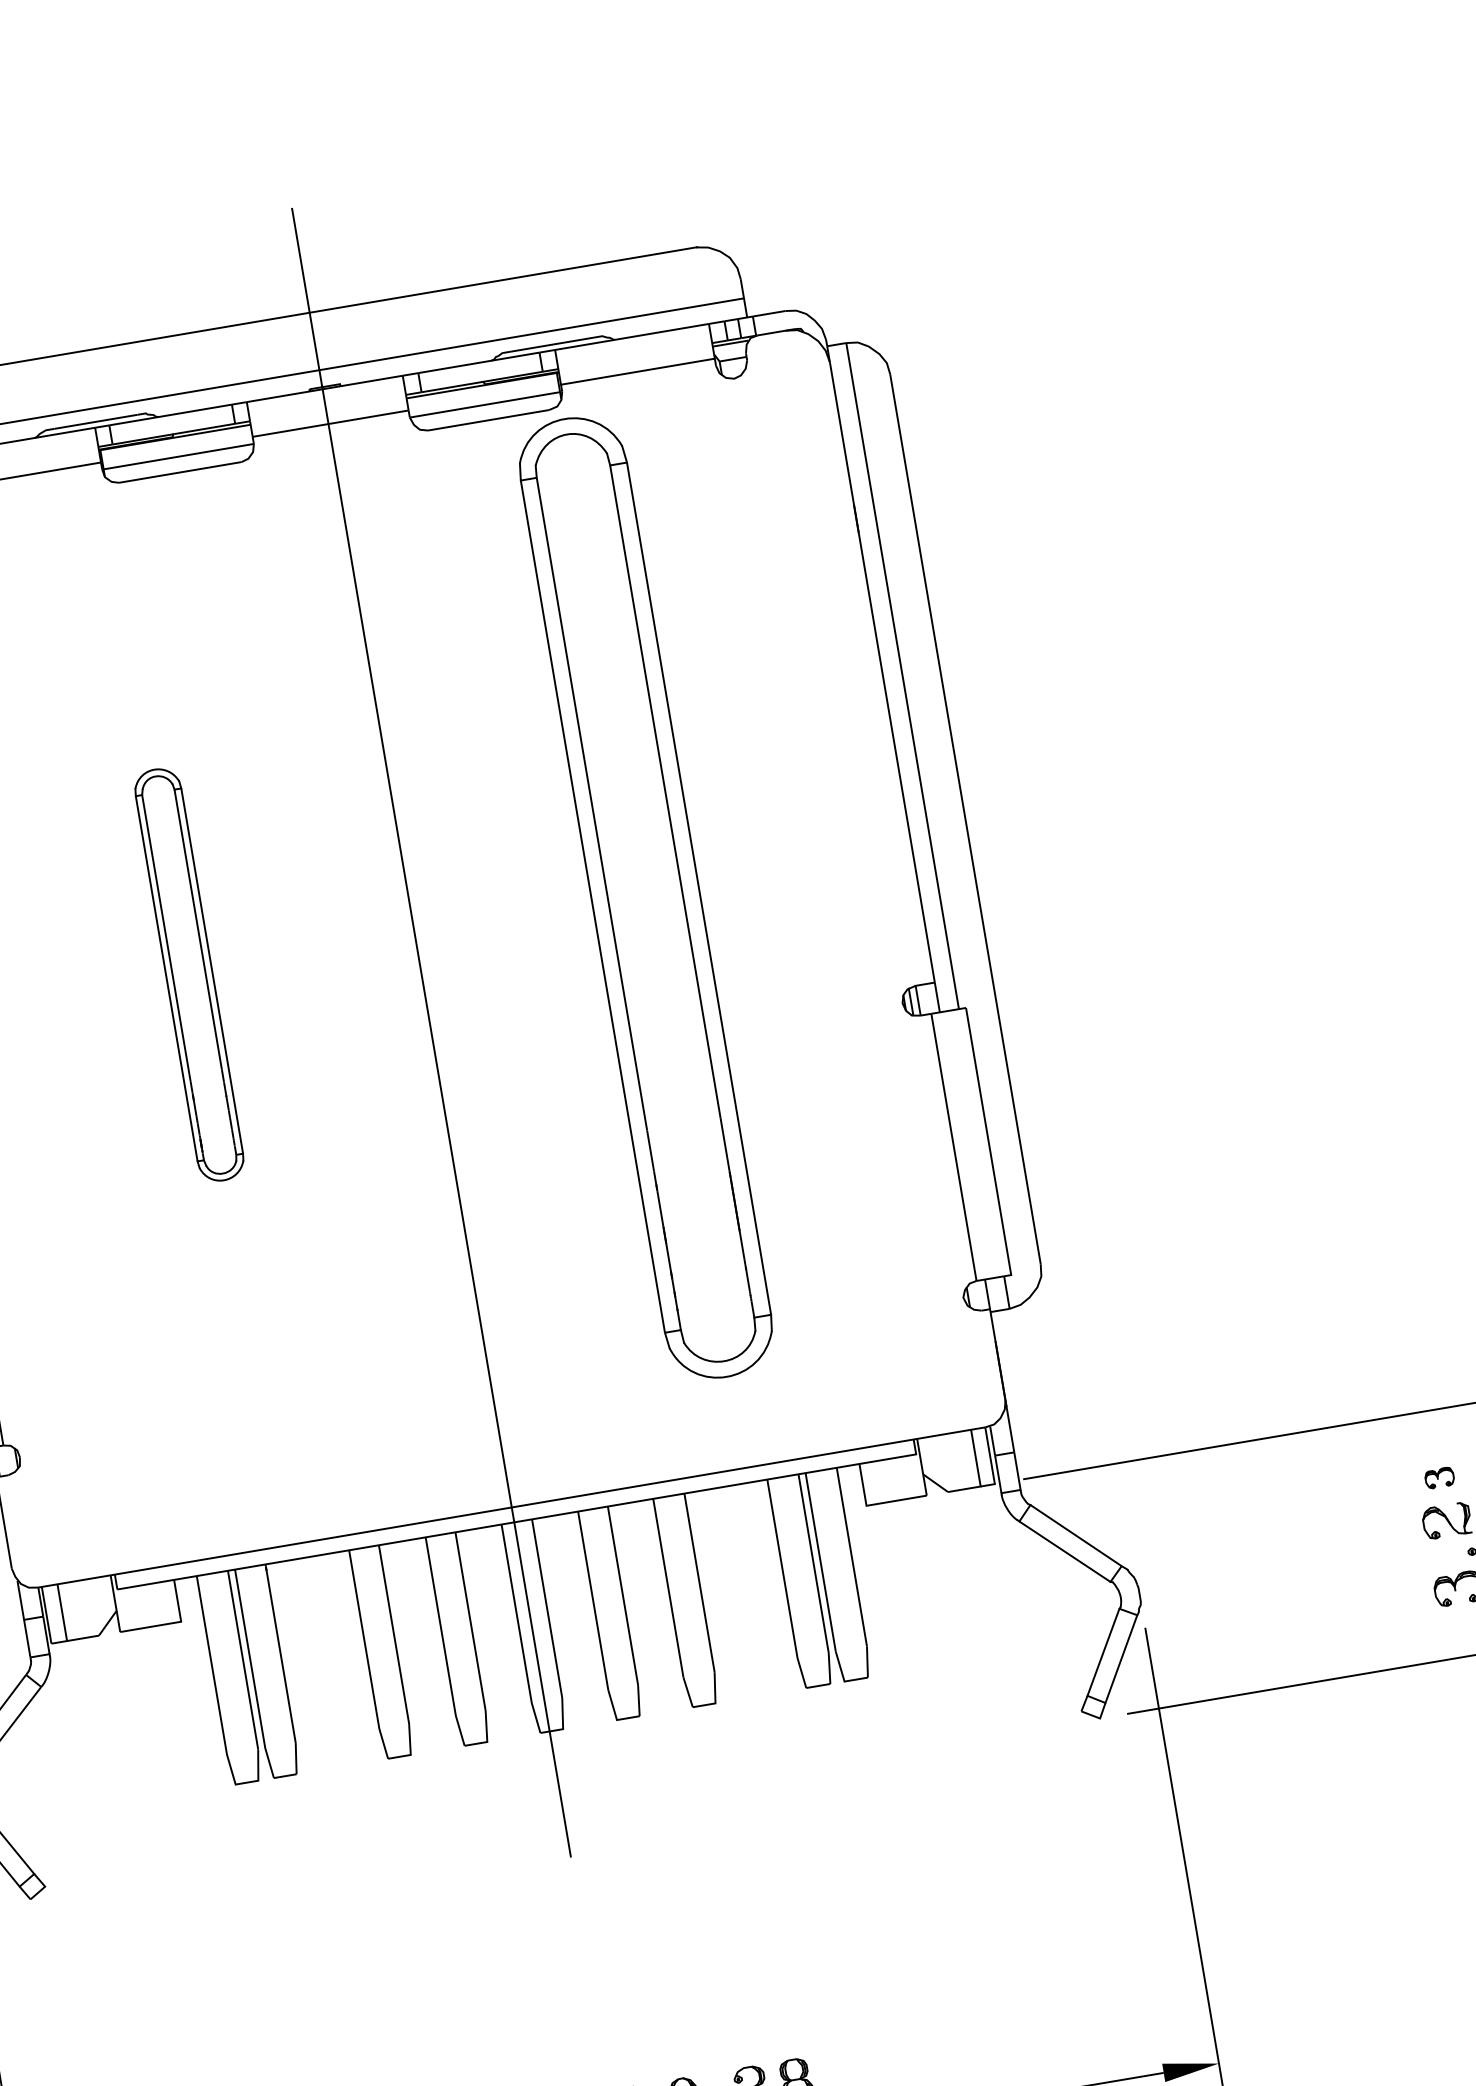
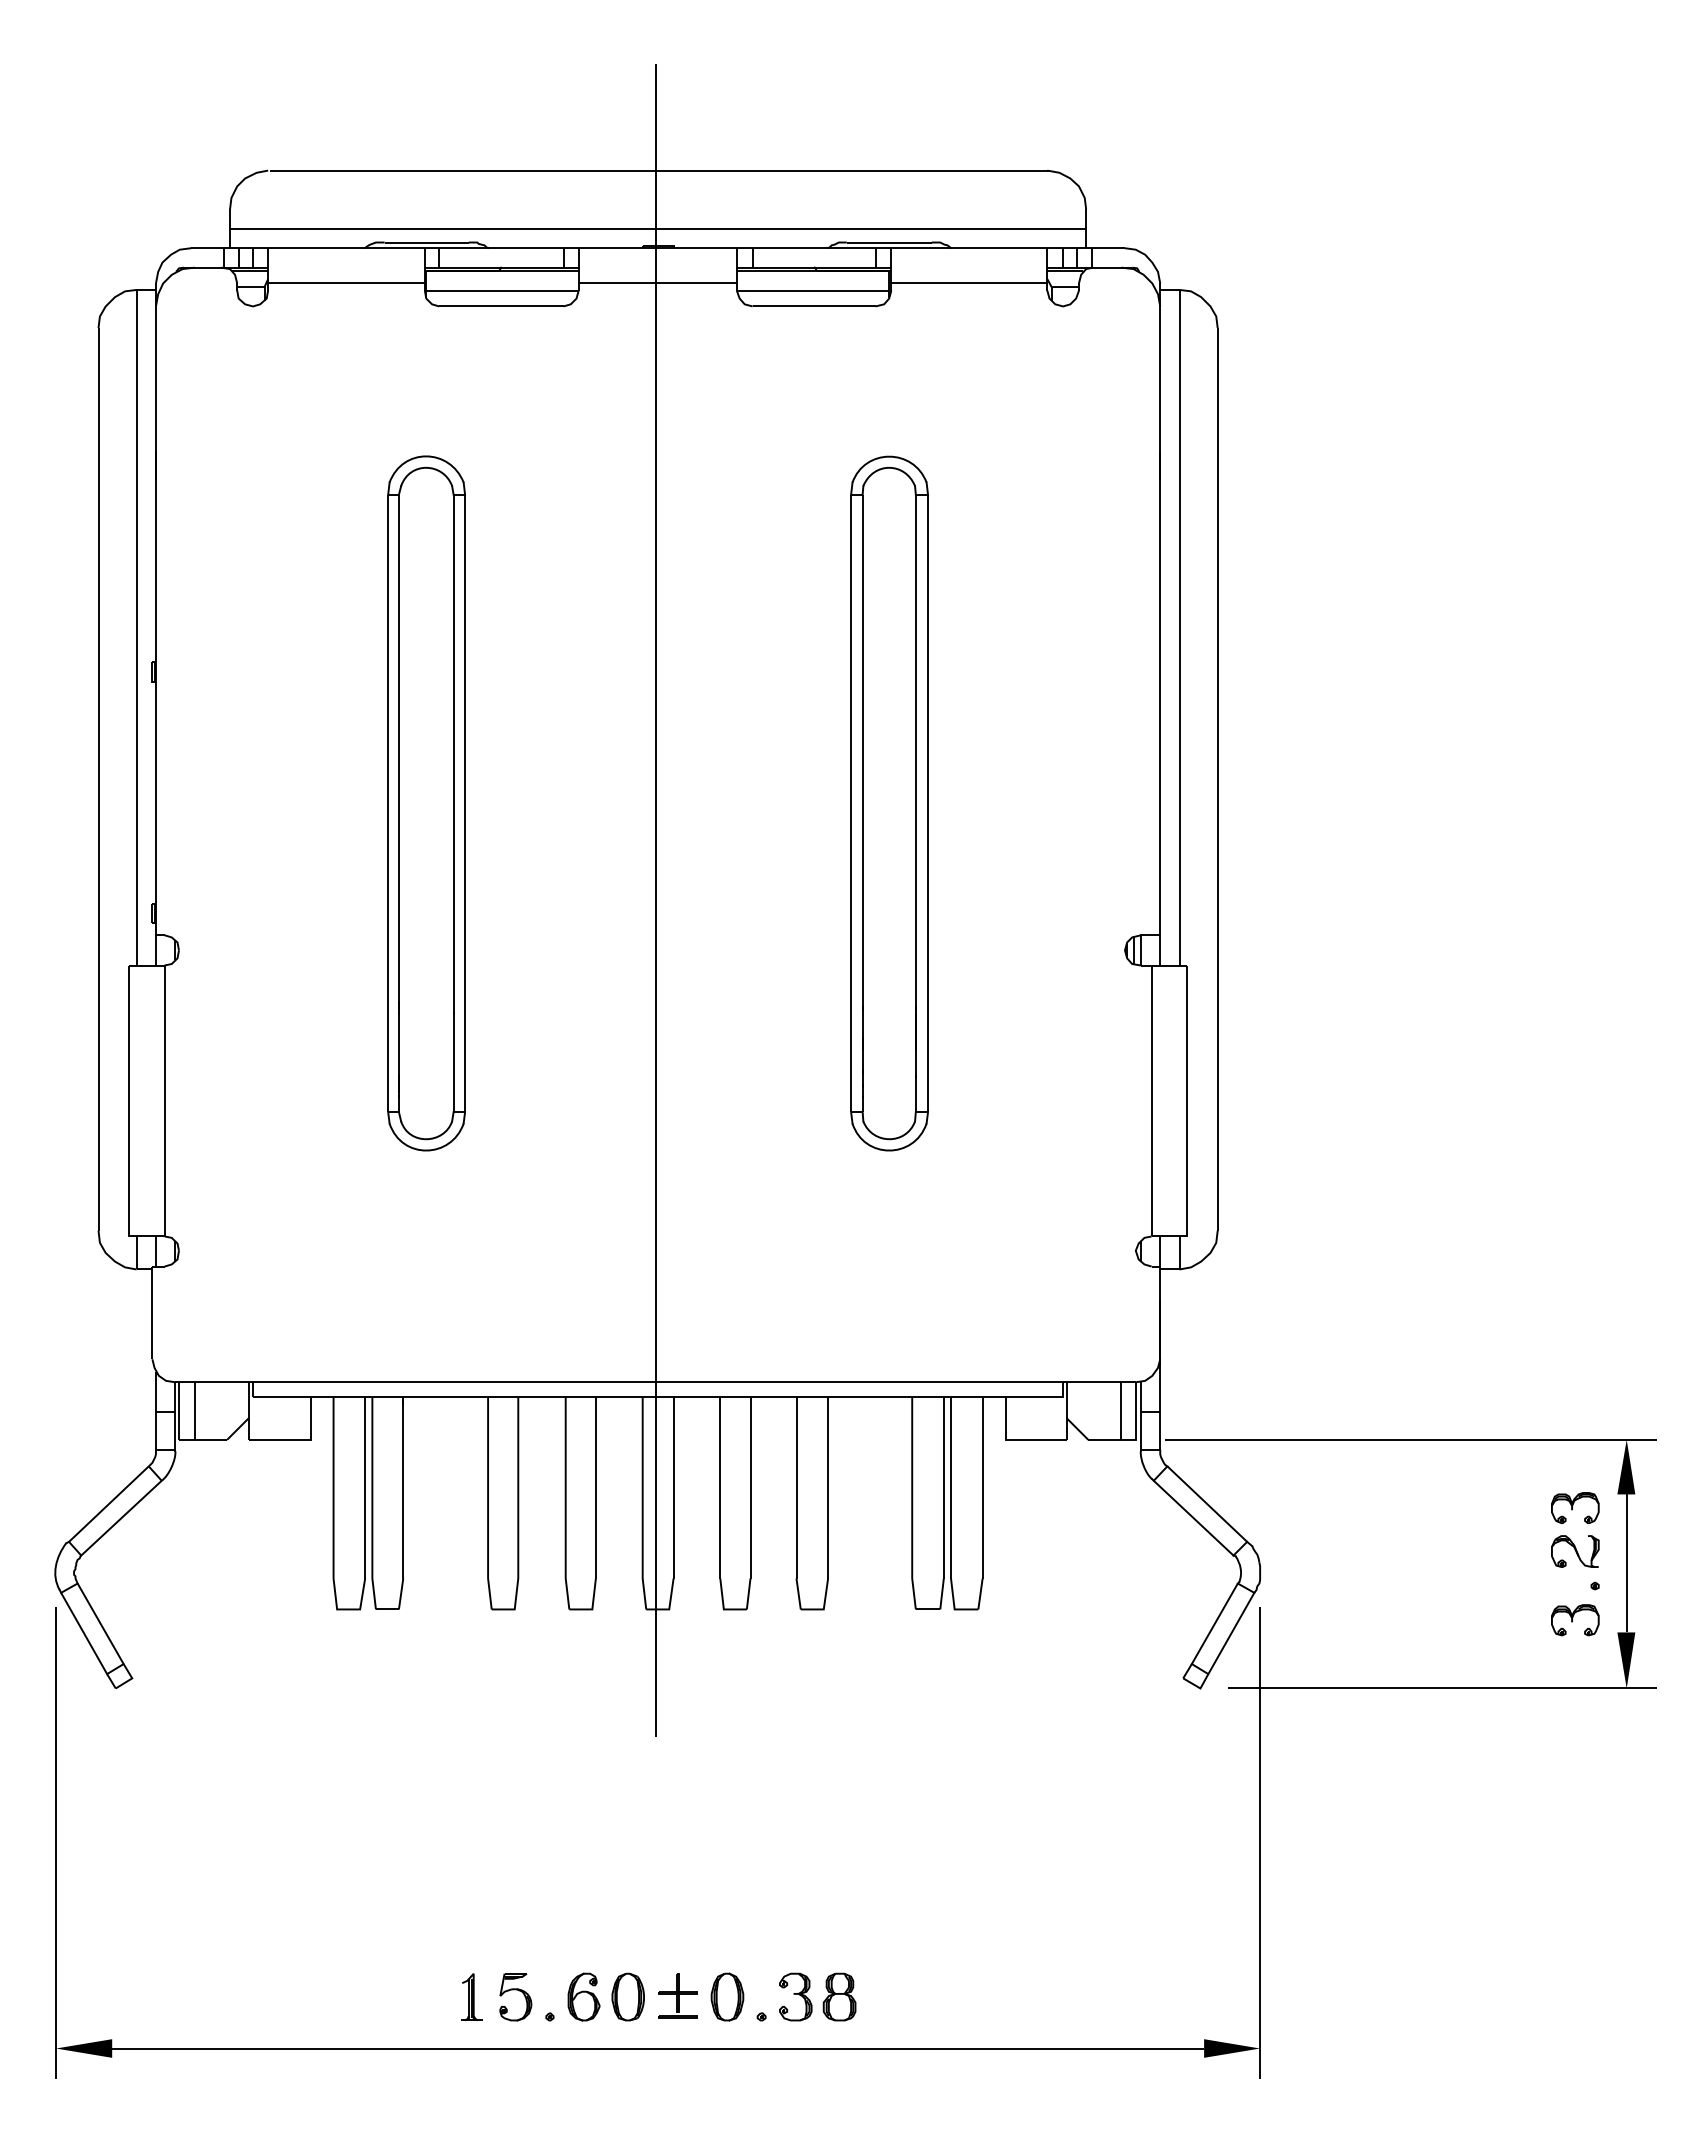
part: (645, 897) -> (889, 803), size x0.71
part: (189, 974) -> (426, 803), size x1.67
part: (1439, 1477) -> (1575, 1507), size x1.67

